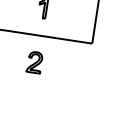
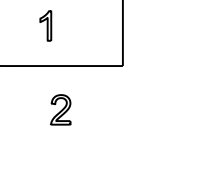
part: (34, 62) -> (60, 109), moved

